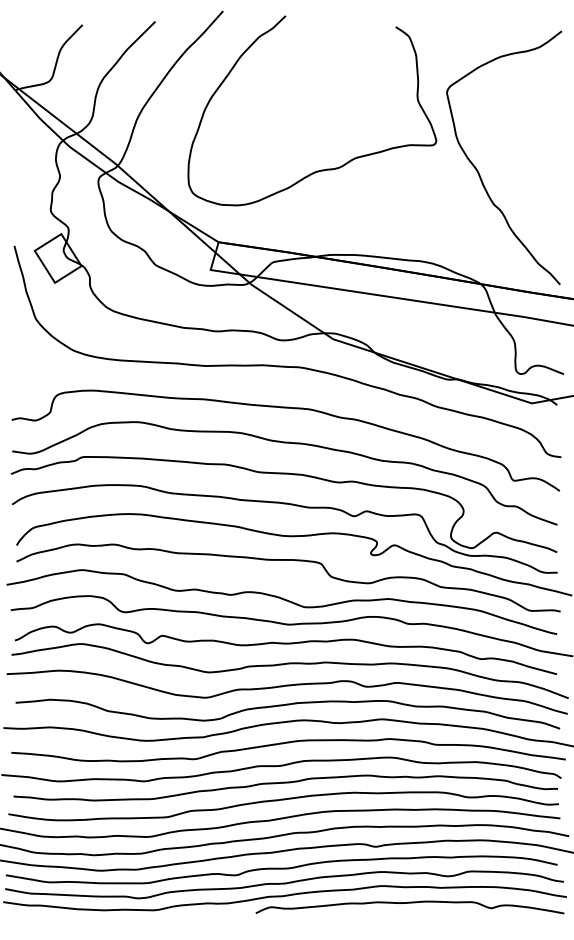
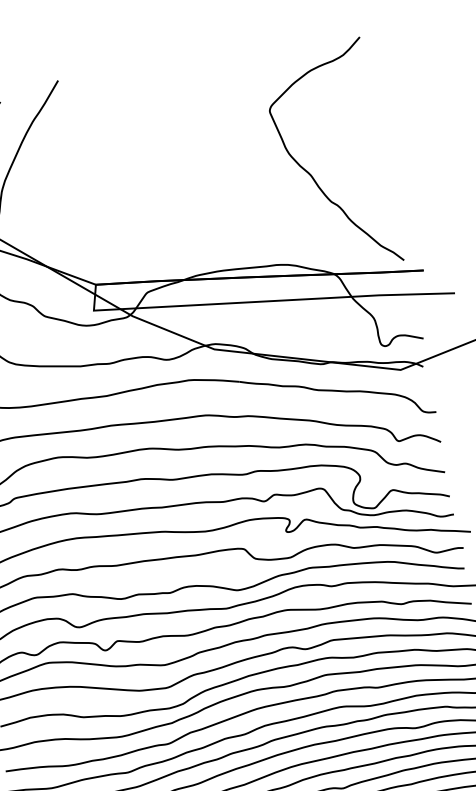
curve: (326, 168) -> (177, 200), removed

